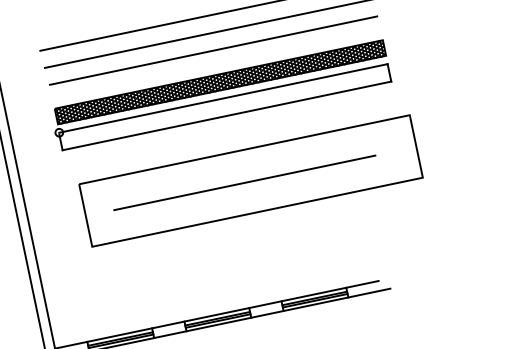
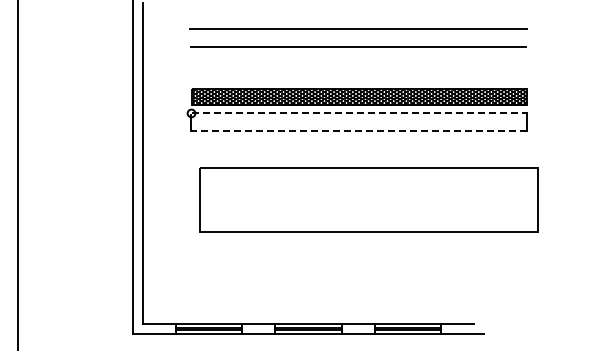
line: (213, 50) -> (359, 64), removed
line: (223, 98) -> (359, 113), solid -> dashed
line: (227, 116) -> (359, 131), solid -> dashed
line: (244, 182) -> (362, 200), removed

